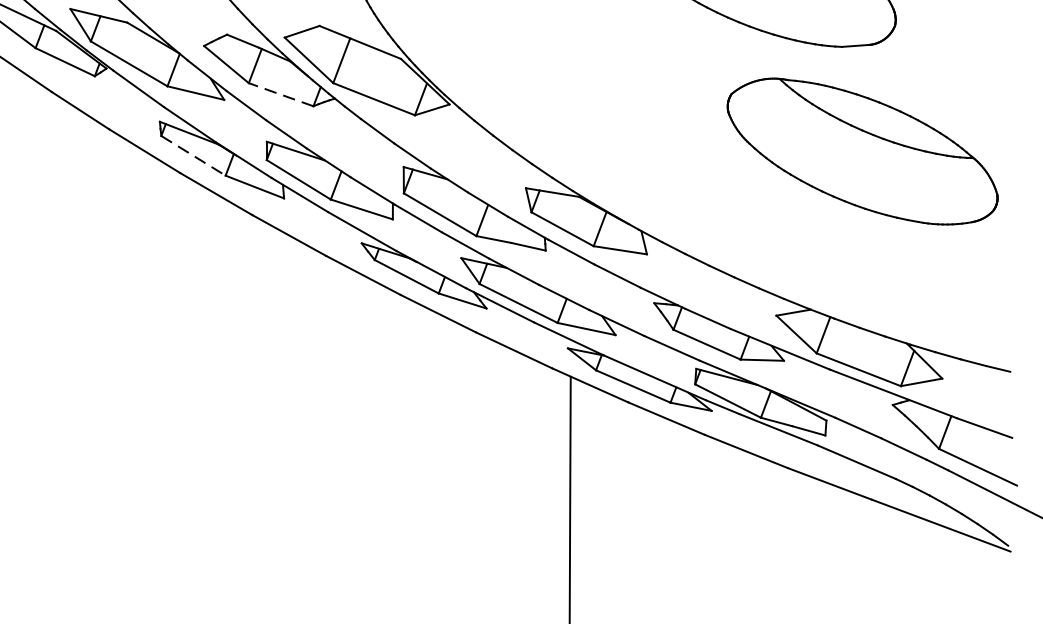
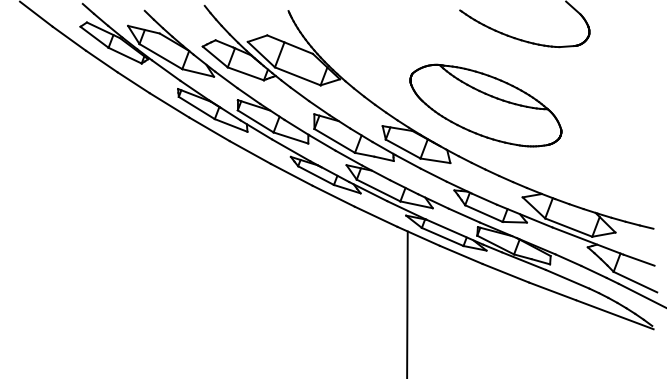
line: (280, 94) -> (245, 73), dashed -> solid
part: (861, 151) -> (485, 105), moved
line: (194, 156) -> (197, 108), dashed -> solid

